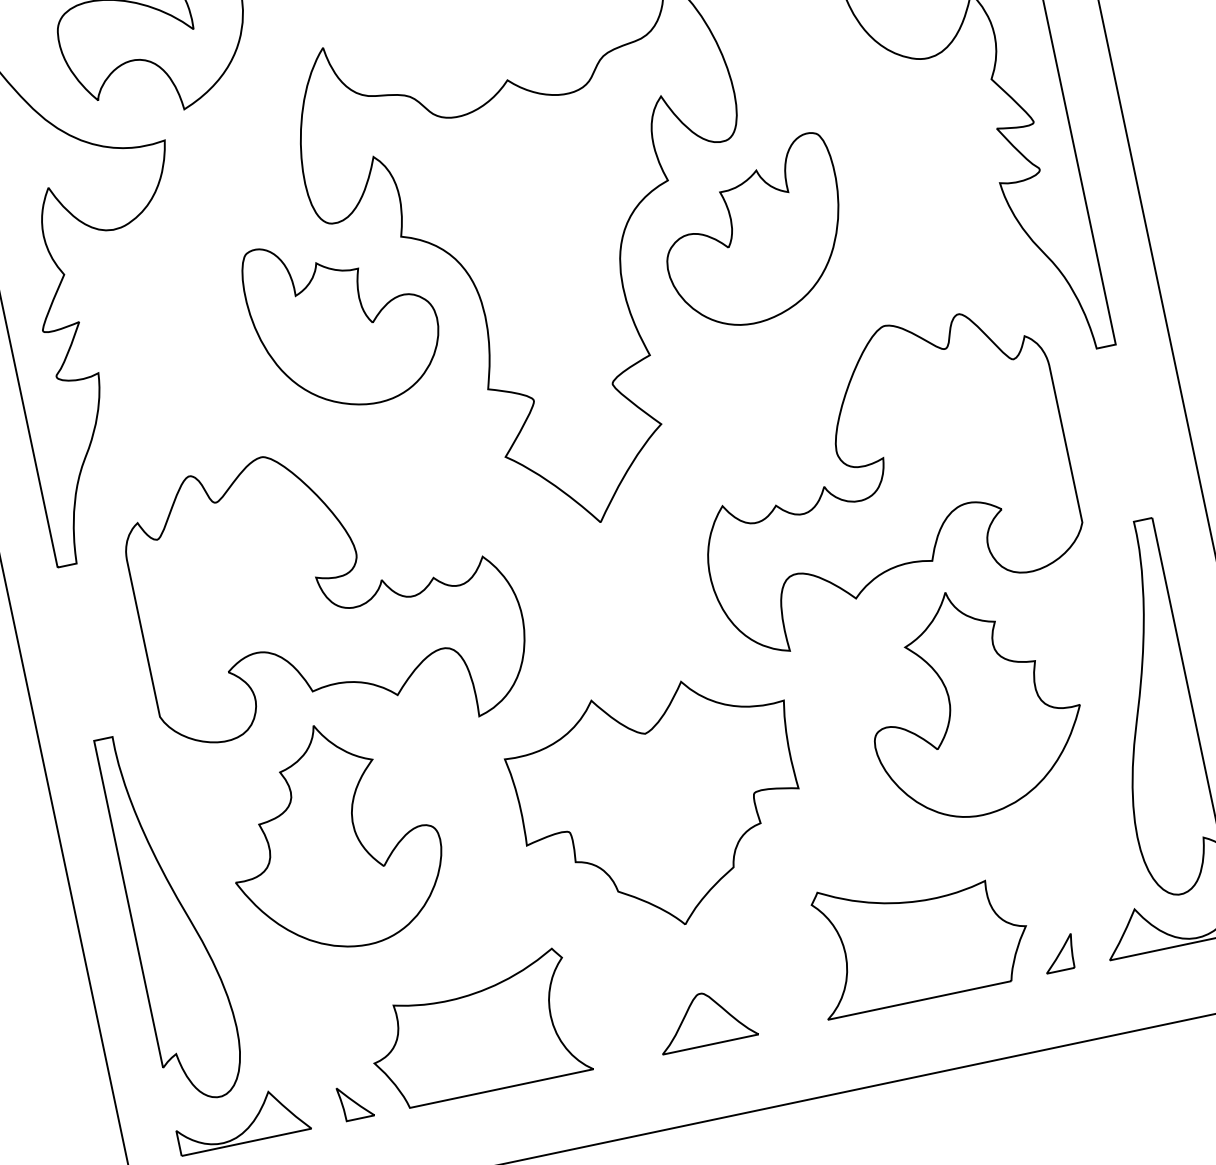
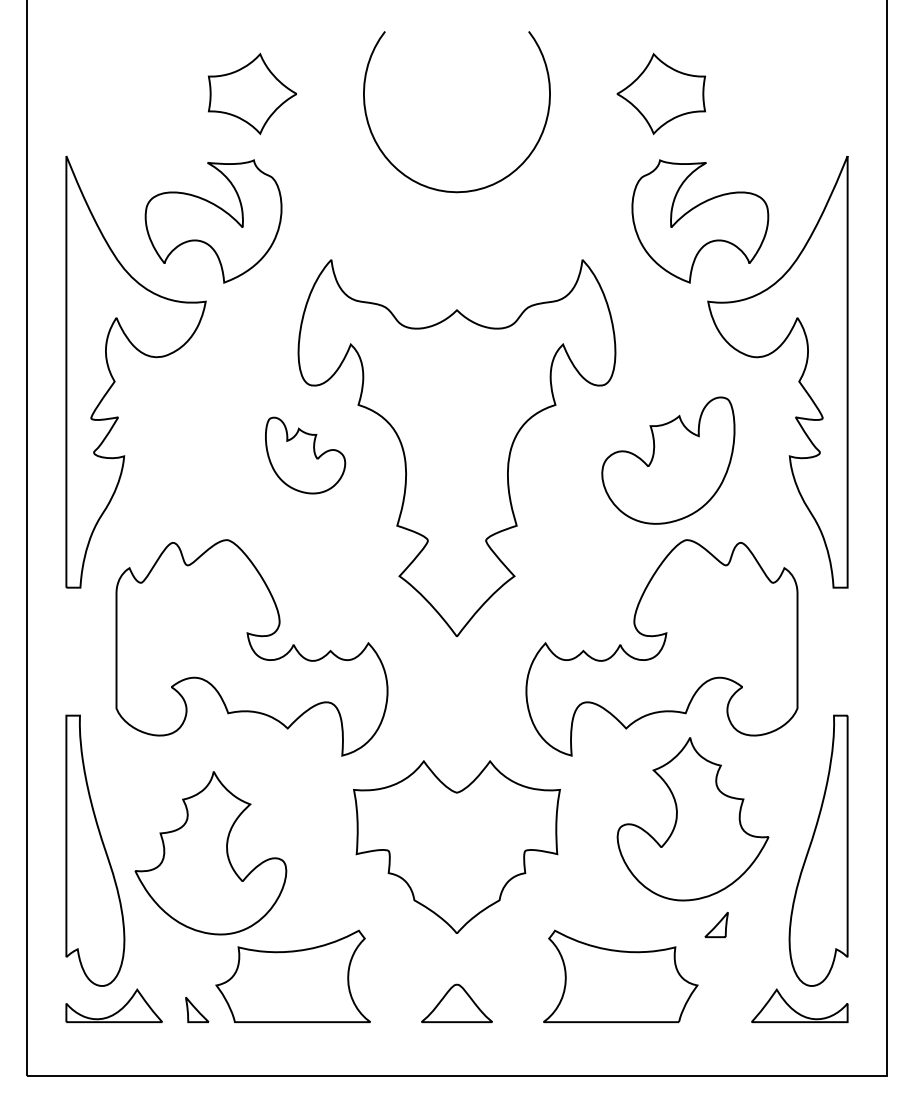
part: (754, 233) -> (668, 460), moved
part: (343, 320) -> (305, 455), size x0.6
part: (332, 837) -> (210, 853), moved
part: (1058, 954) -> (716, 925), moved

